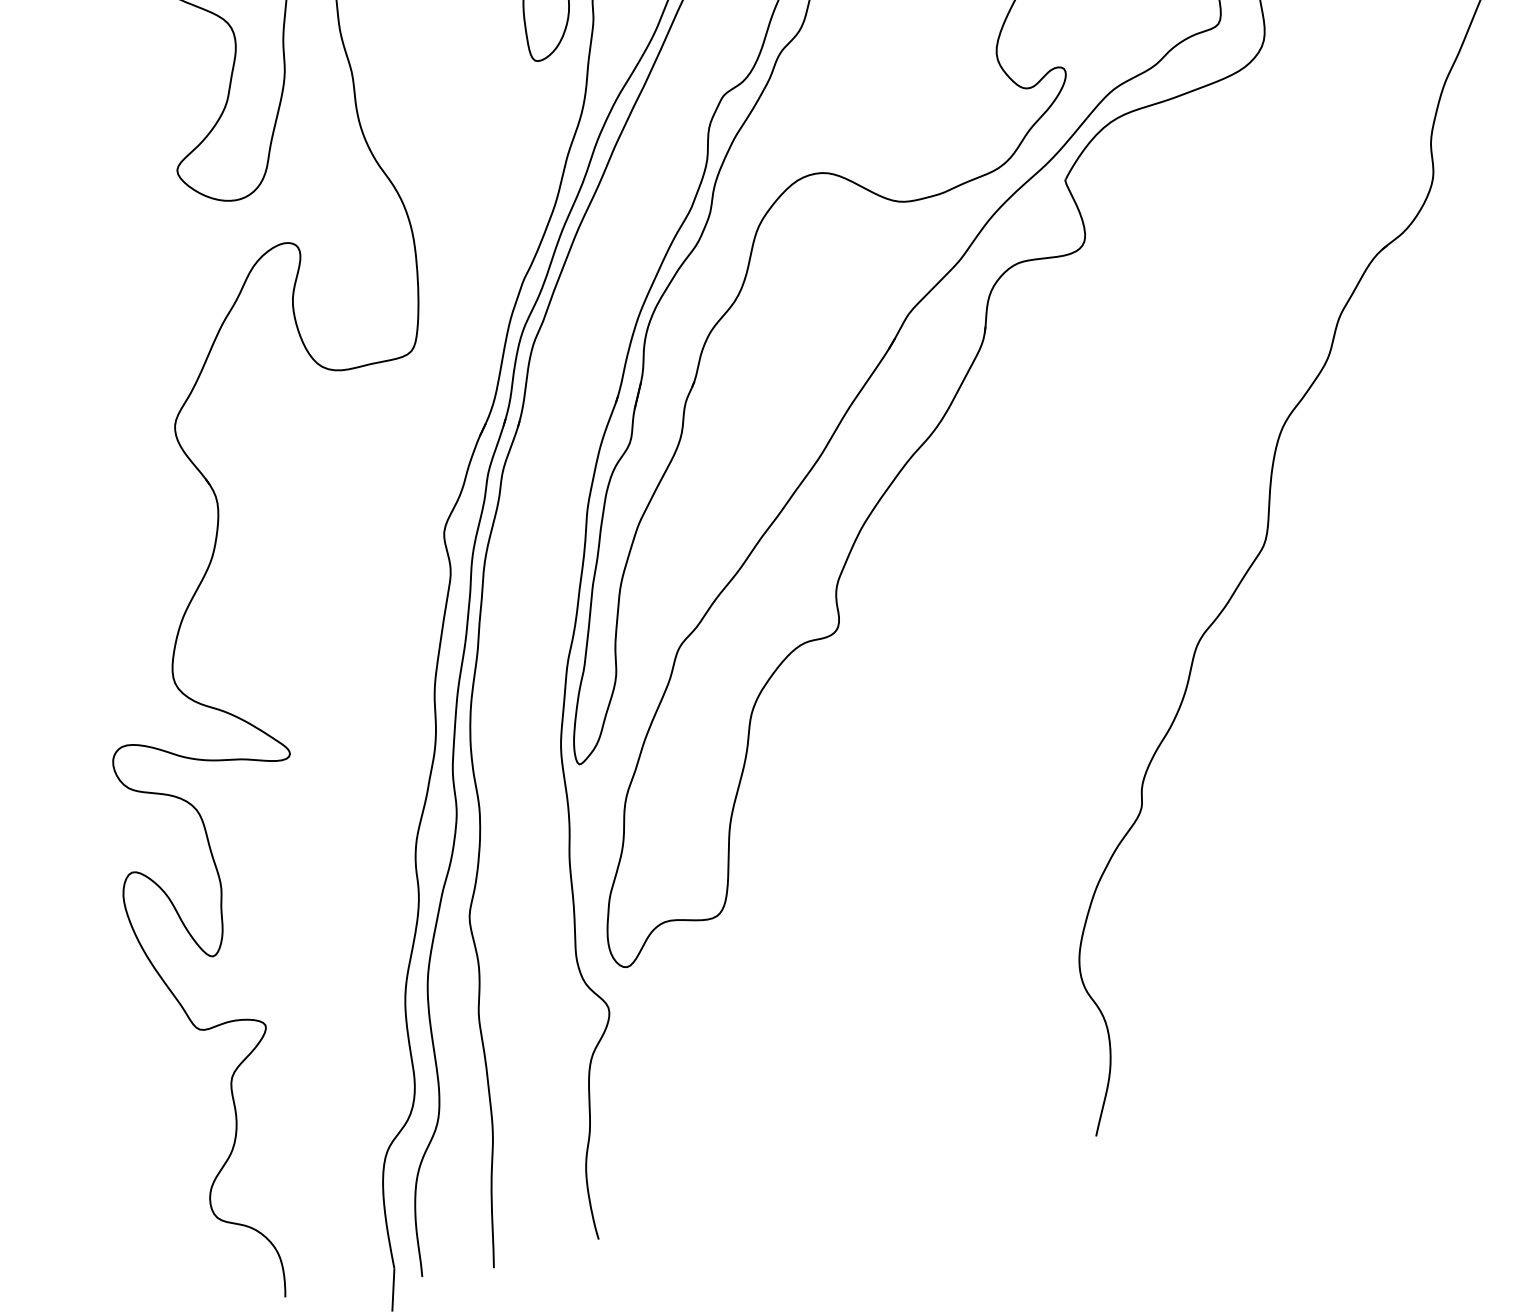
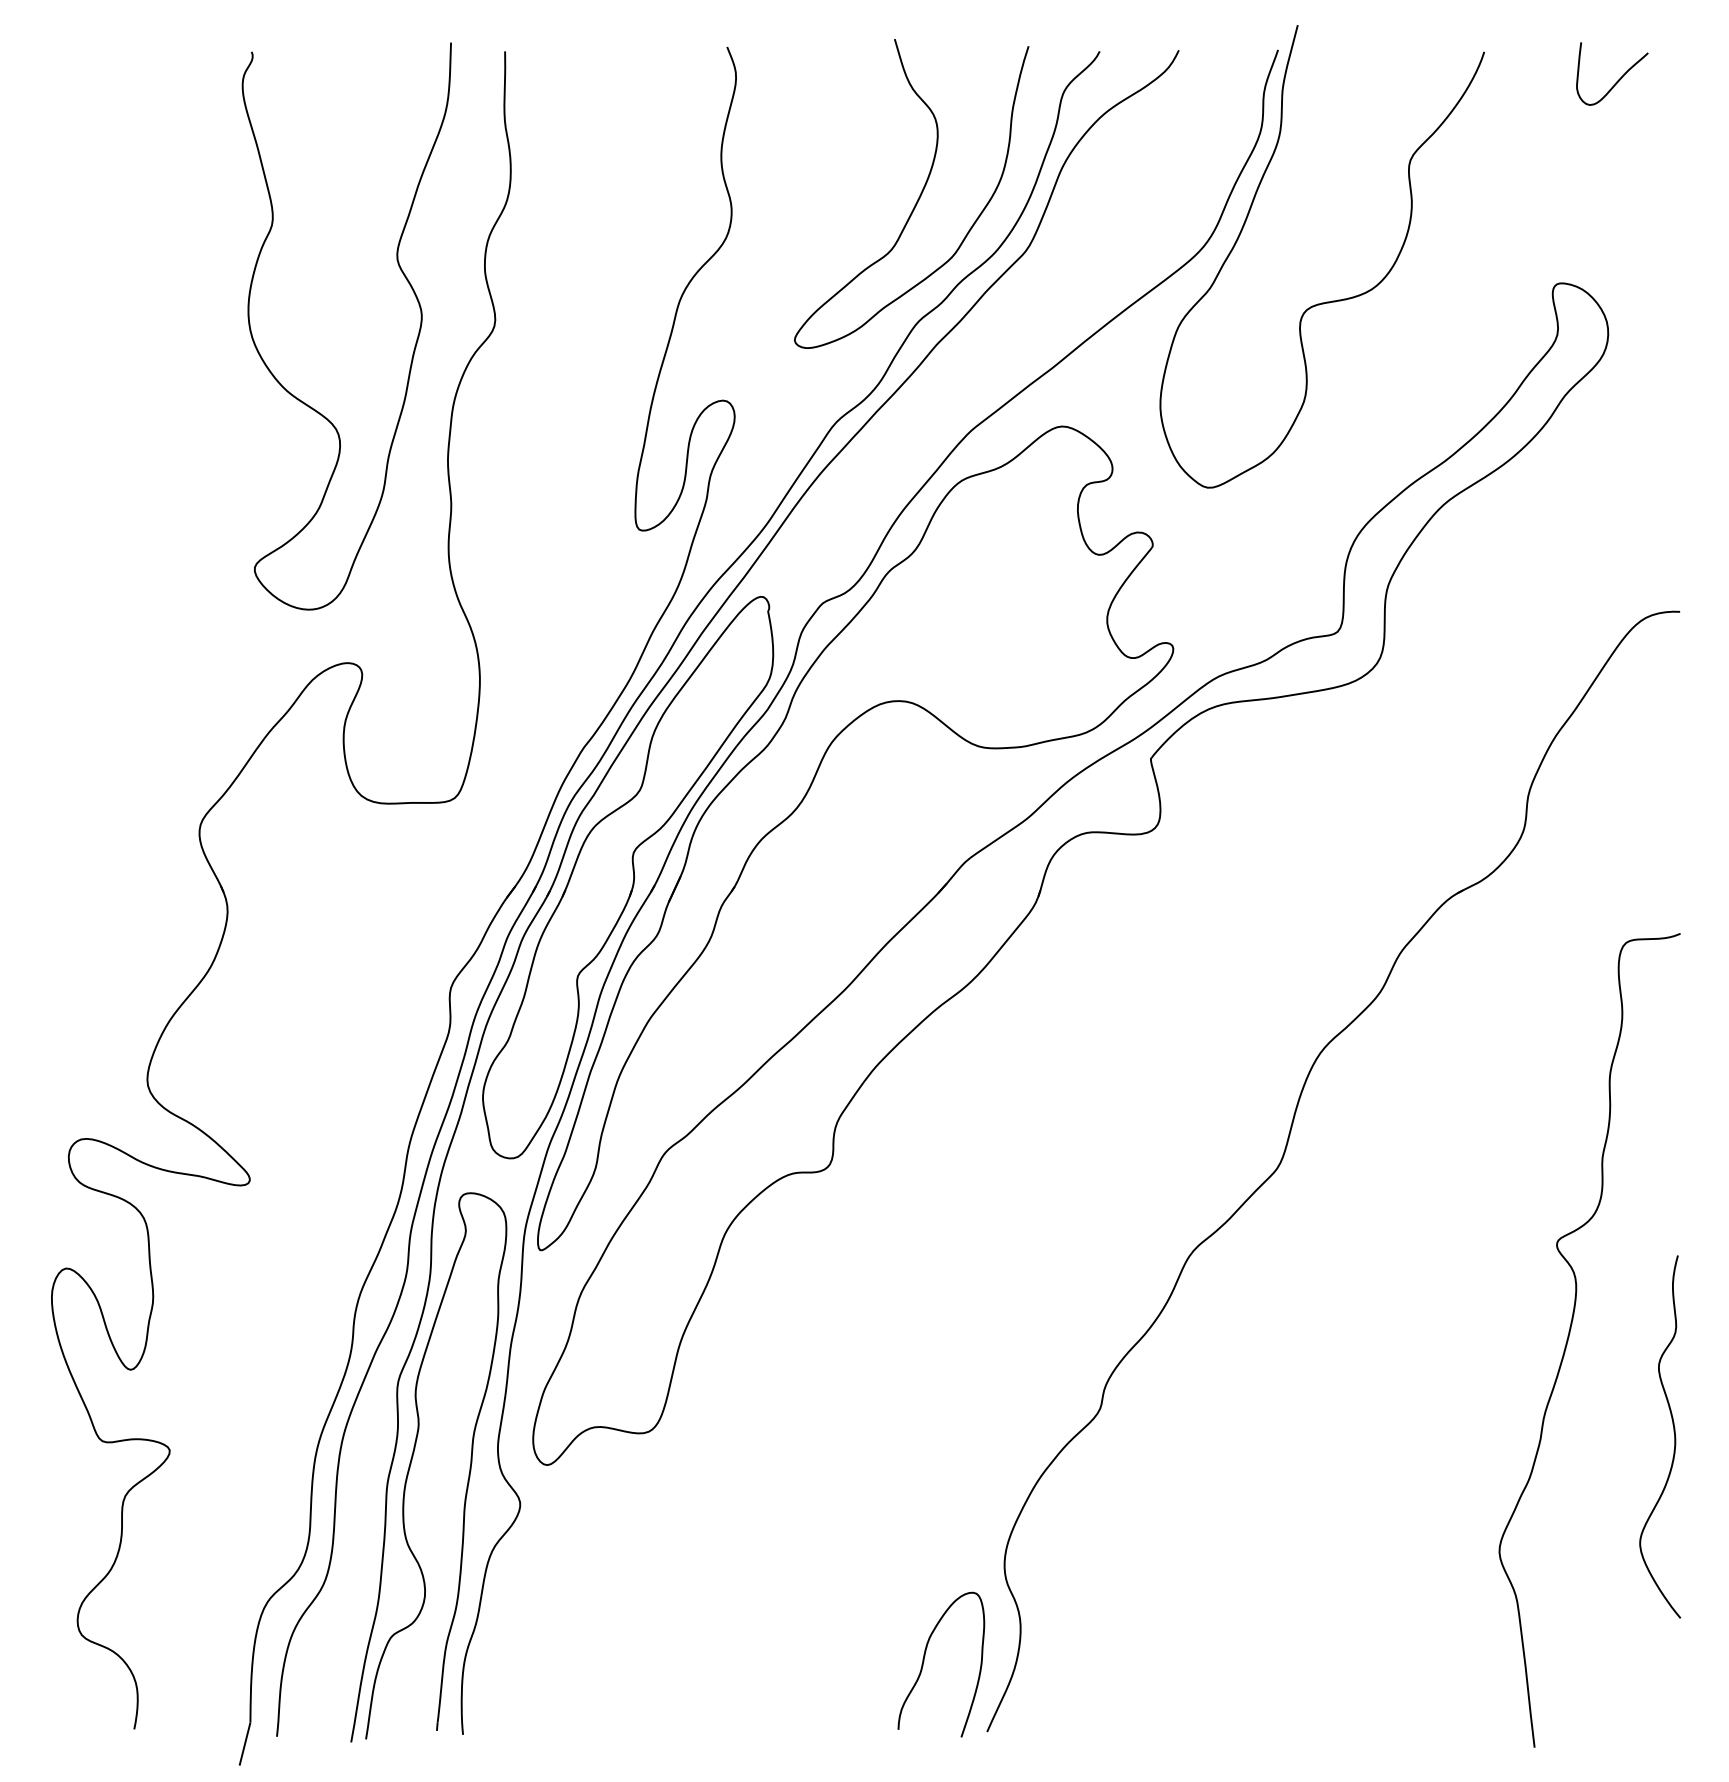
part: (591, 393) -> (628, 877), added
part: (498, 988) -> (412, 1460), added
curve: (1023, 1081) -> (924, 1661), added

